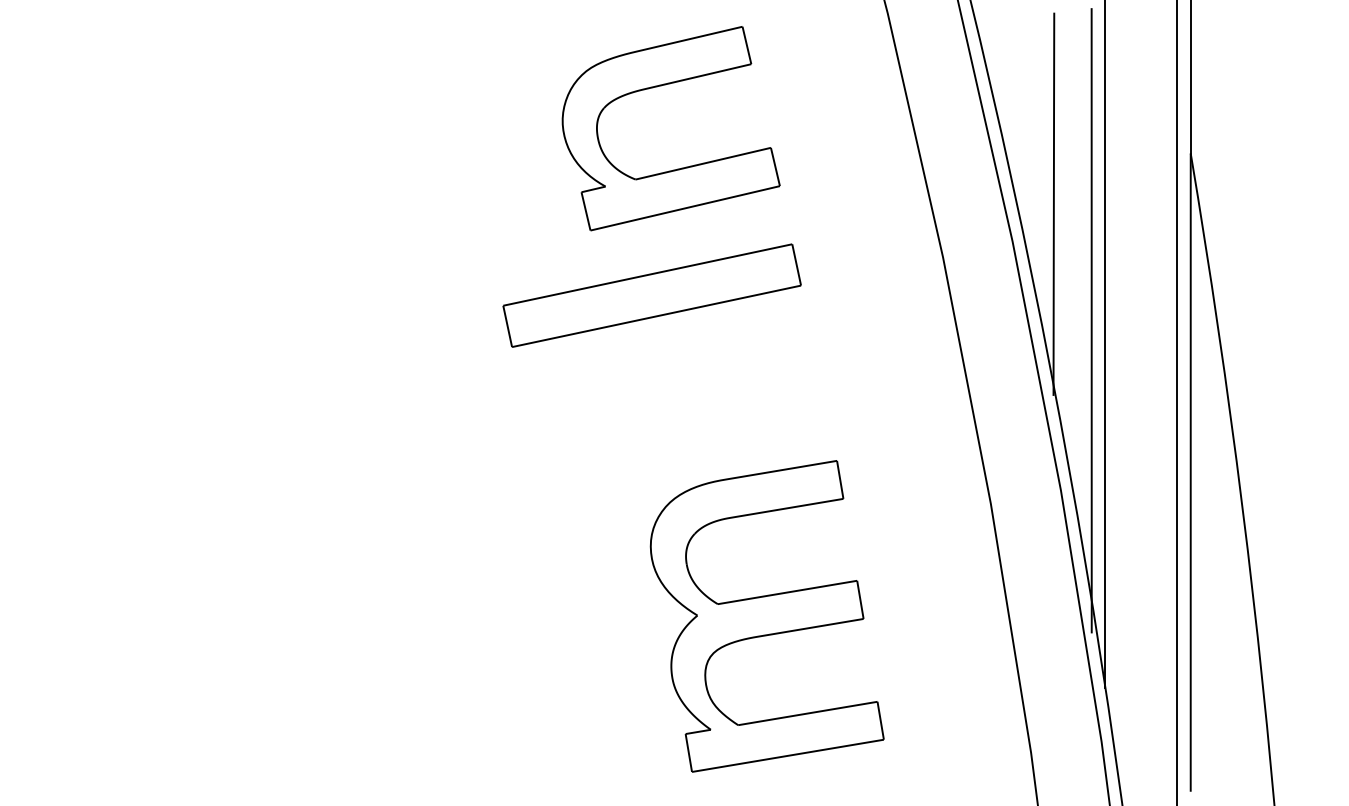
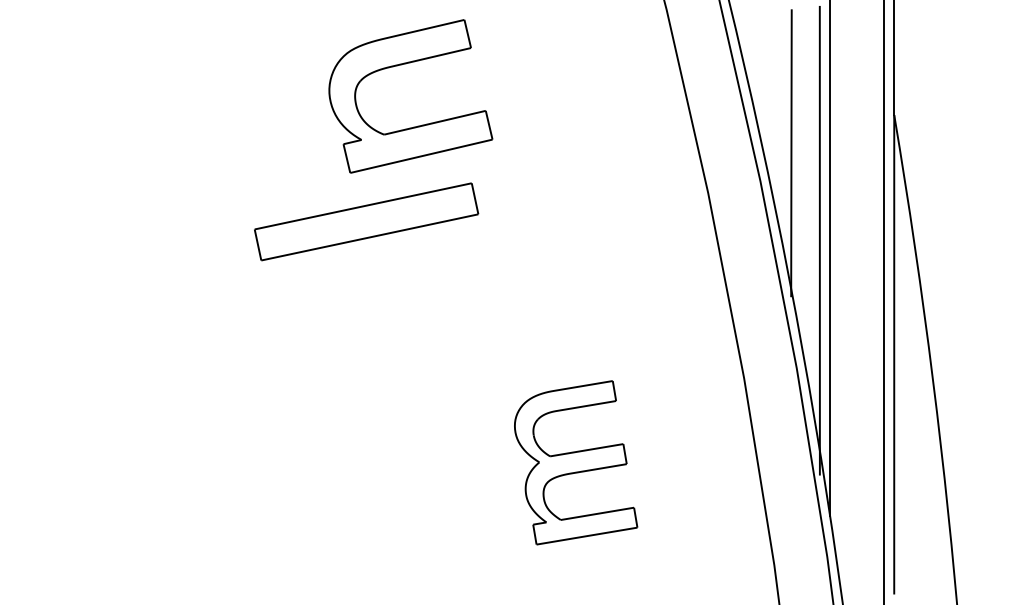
part: (681, 167) -> (418, 125), moved
part: (651, 295) -> (366, 221), moved
part: (766, 616) -> (575, 462), size x0.7

